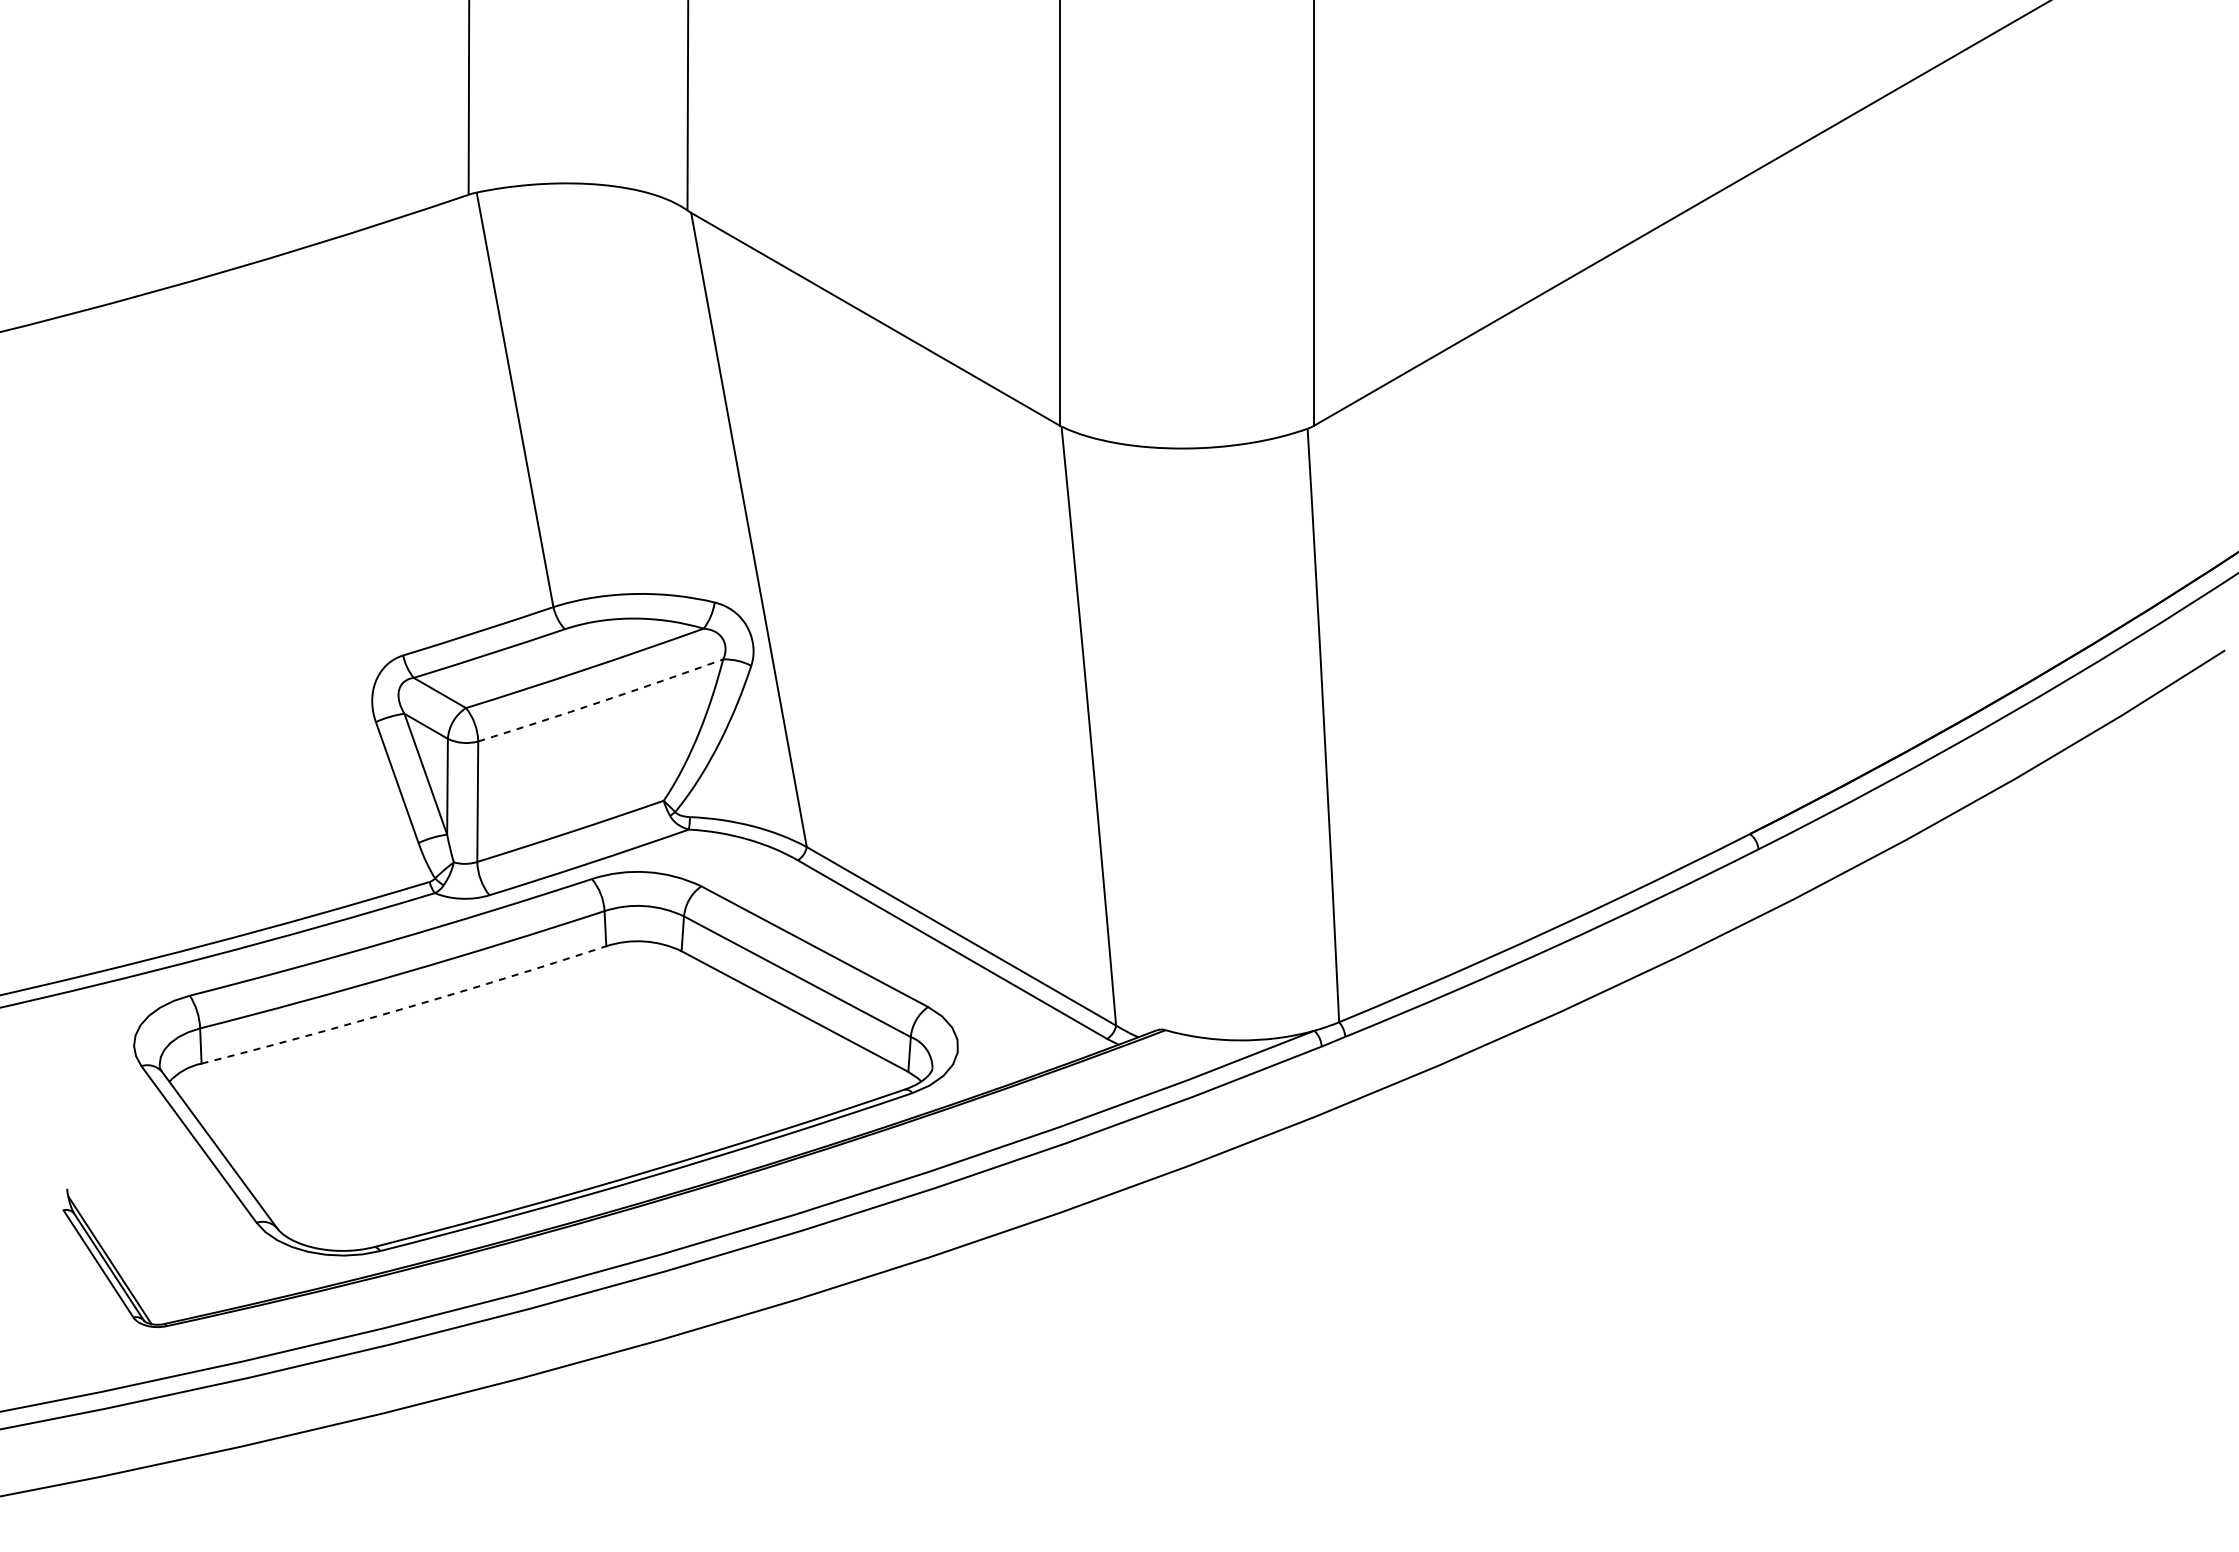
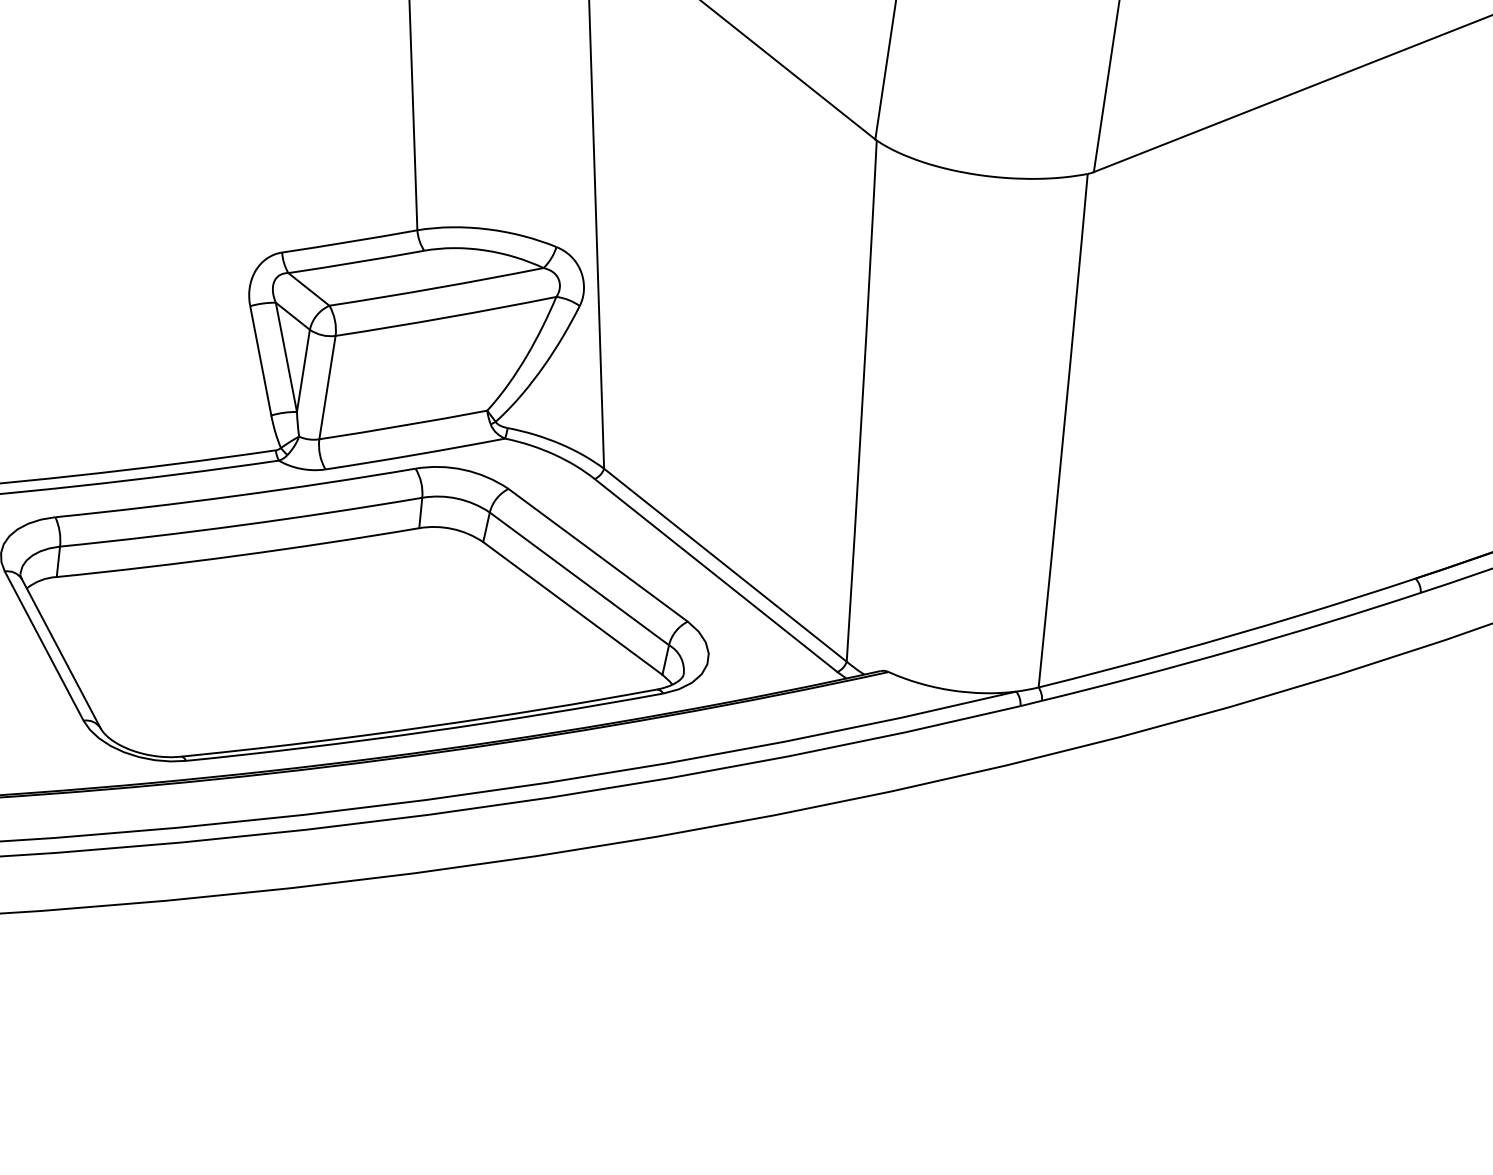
arc: (601, 701) -> (446, 317), dashed -> solid
arc: (404, 1008) -> (238, 555), dashed -> solid

